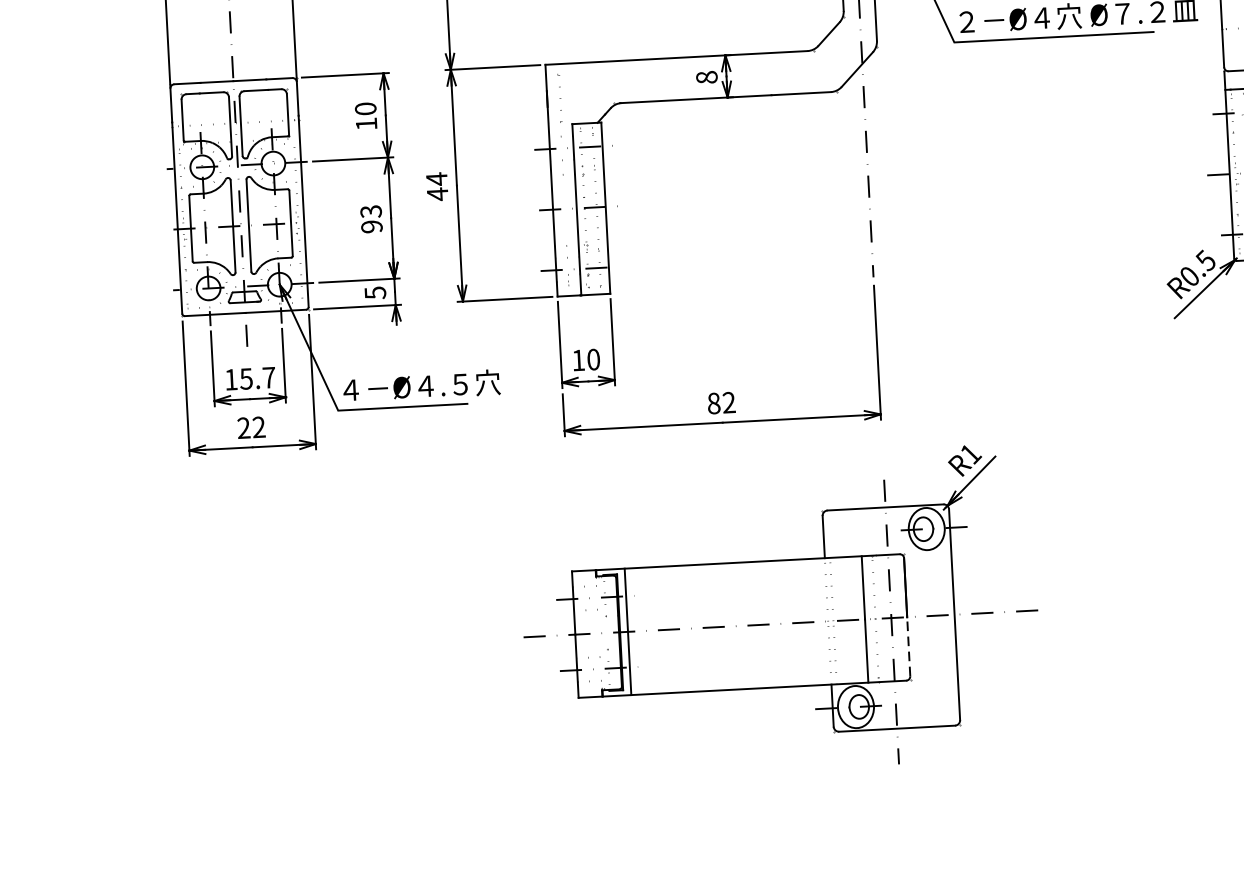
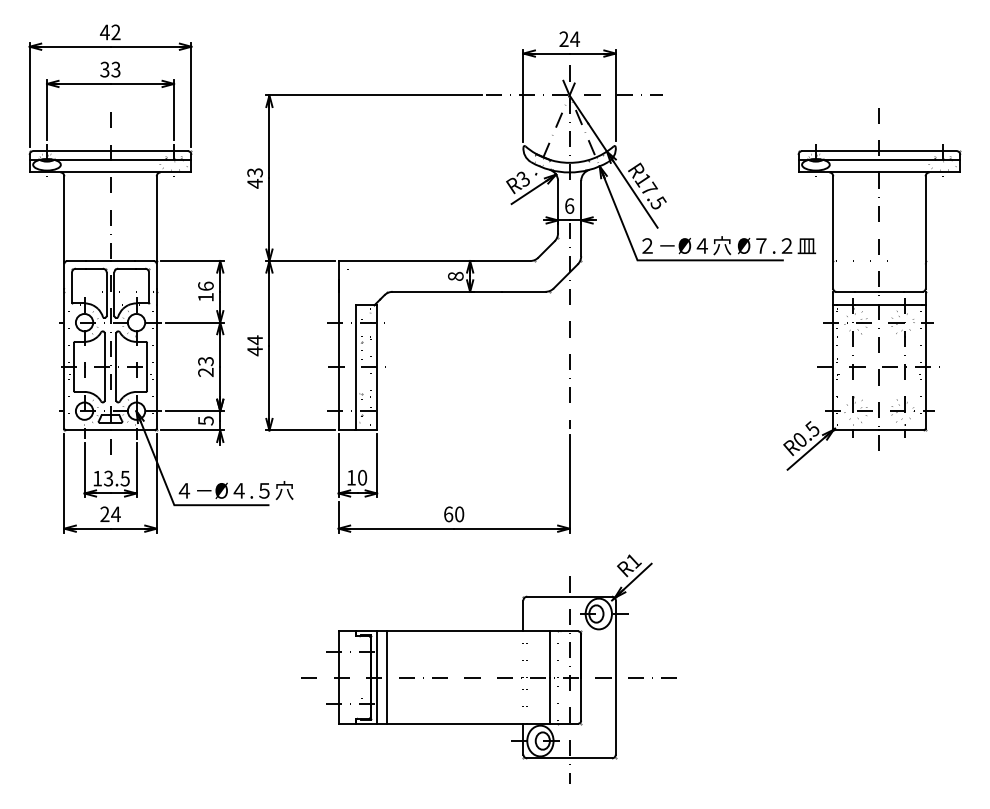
text: (365, 107) -> (205, 285), 10 -> 16
text: (371, 226) -> (205, 372), 93 -> 23
text: (257, 378) -> (116, 478), 15.7 -> 13.5
text: (722, 403) -> (454, 514), 82 -> 60
text: (258, 427) -> (115, 514), 22 -> 24
line: (640, 631) -> (386, 677), added
line: (909, 647) -> (581, 699), dashed -> solid

